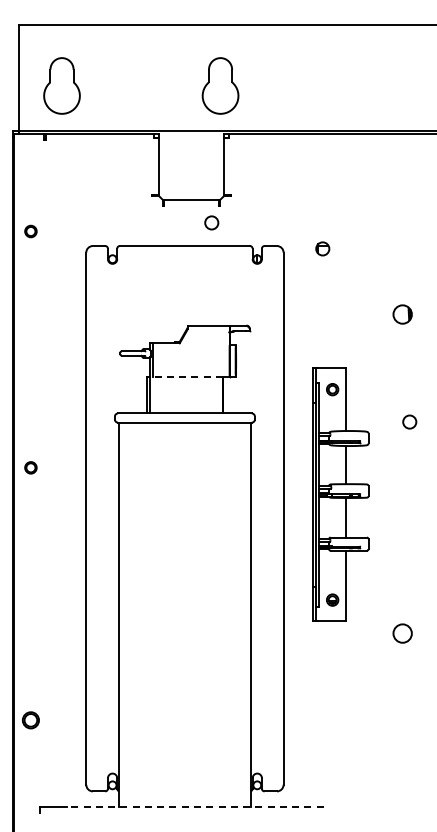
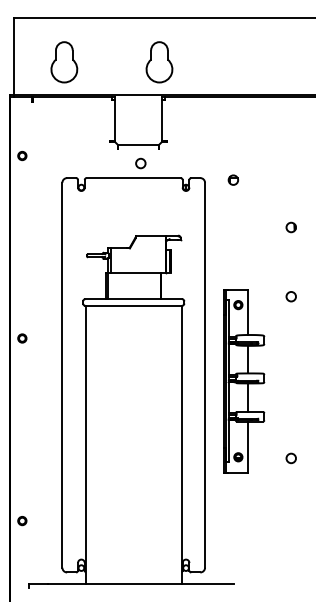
part: (61, 85) -> (63, 61), moved
circle: (211, 222) -> (140, 163), moved
part: (30, 231) -> (22, 155), moved
circle: (402, 313) -> (291, 226), size x0.71
line: (186, 376) -> (134, 272), dashed -> solid
circle: (409, 421) -> (291, 296), moved
part: (340, 494) -> (244, 380), moved
circle: (402, 633) -> (291, 458), size x0.71
circle: (30, 719) -> (22, 520), size x0.71
line: (195, 807) -> (141, 584), dashed -> solid

